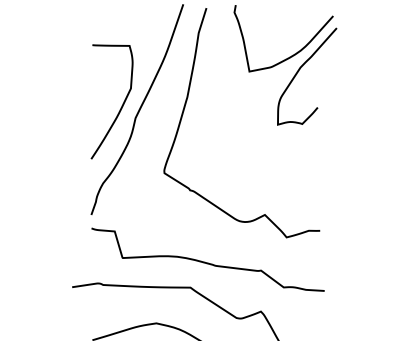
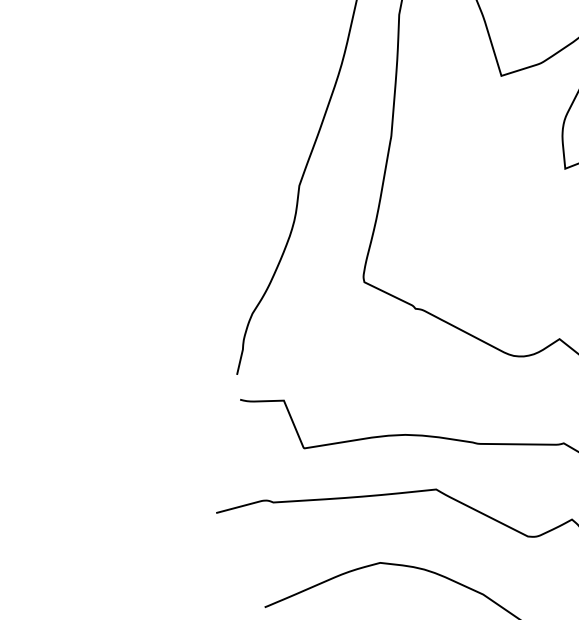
curve: (121, 105) -> (270, 165), removed

